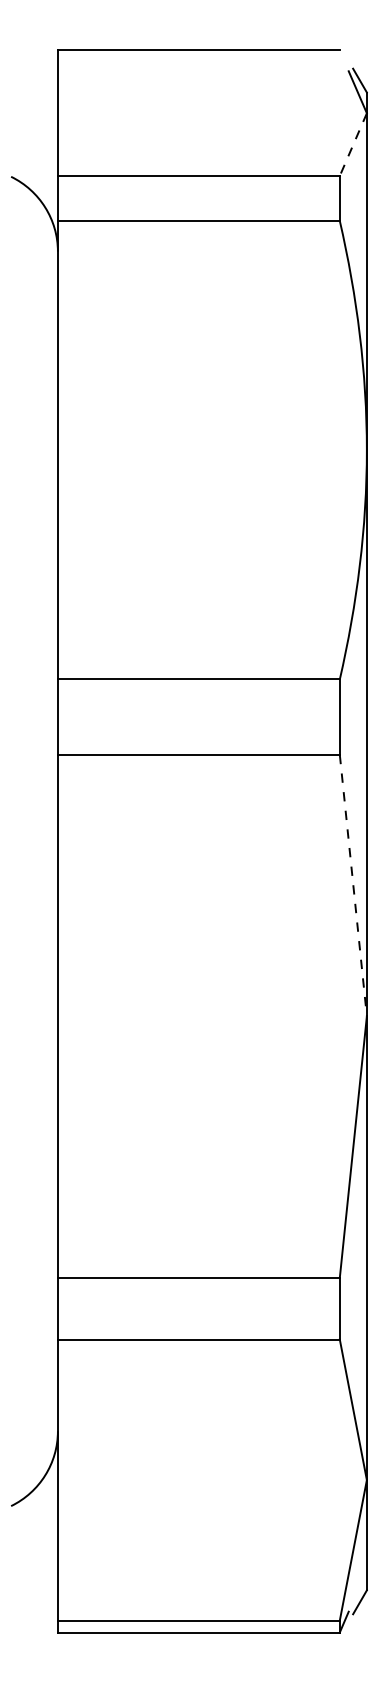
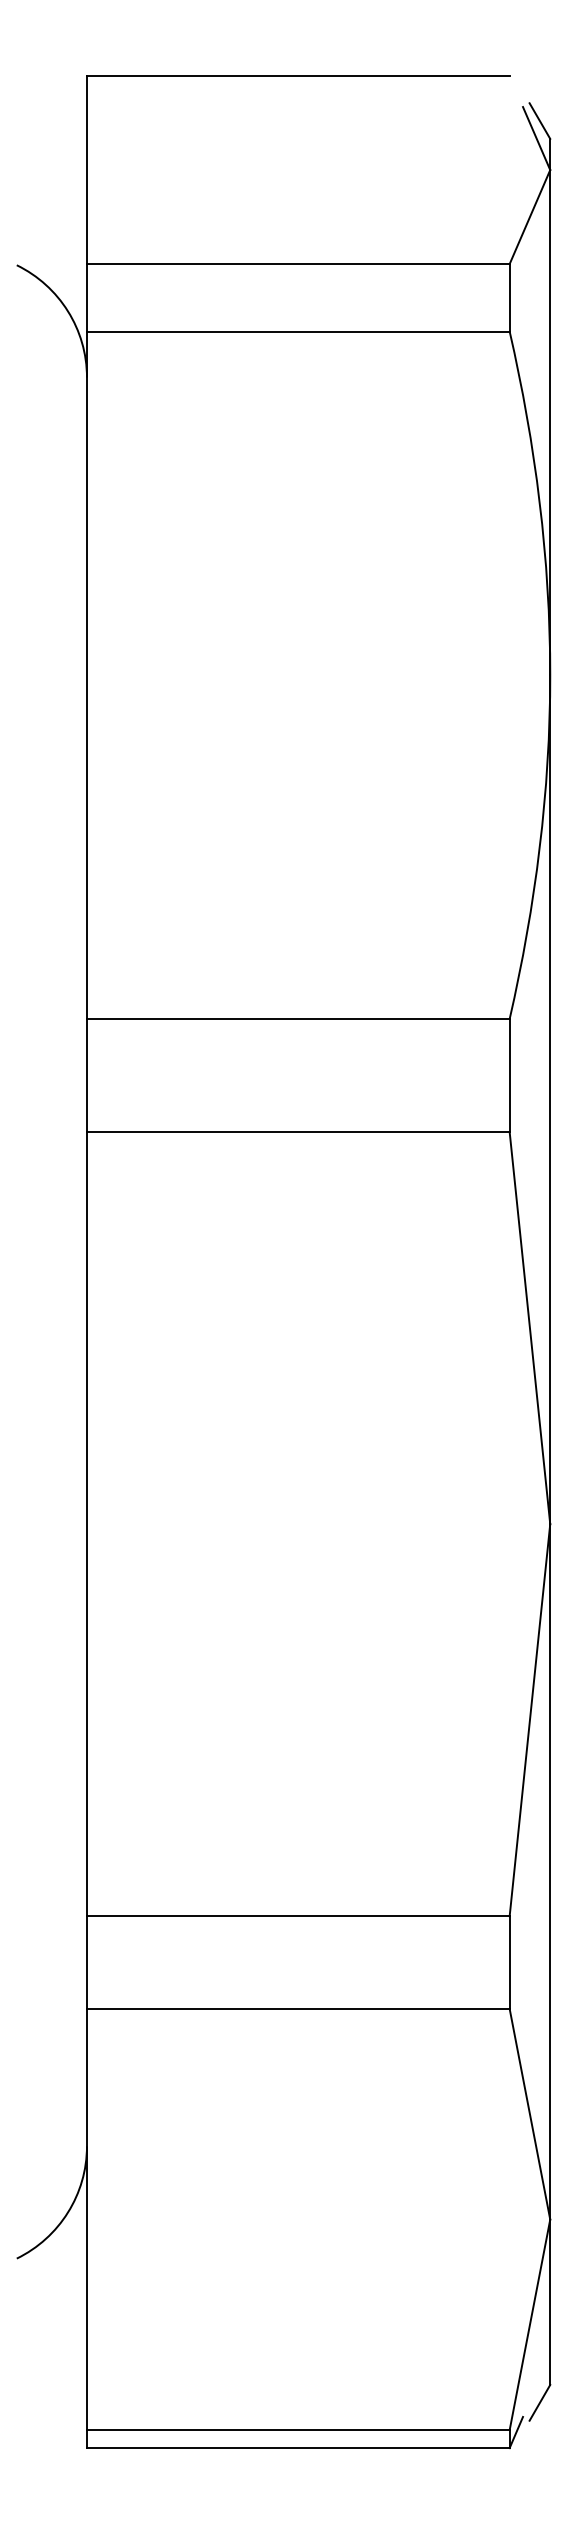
line: (353, 145) -> (530, 218), dashed -> solid
line: (353, 886) -> (530, 1329), dashed -> solid

